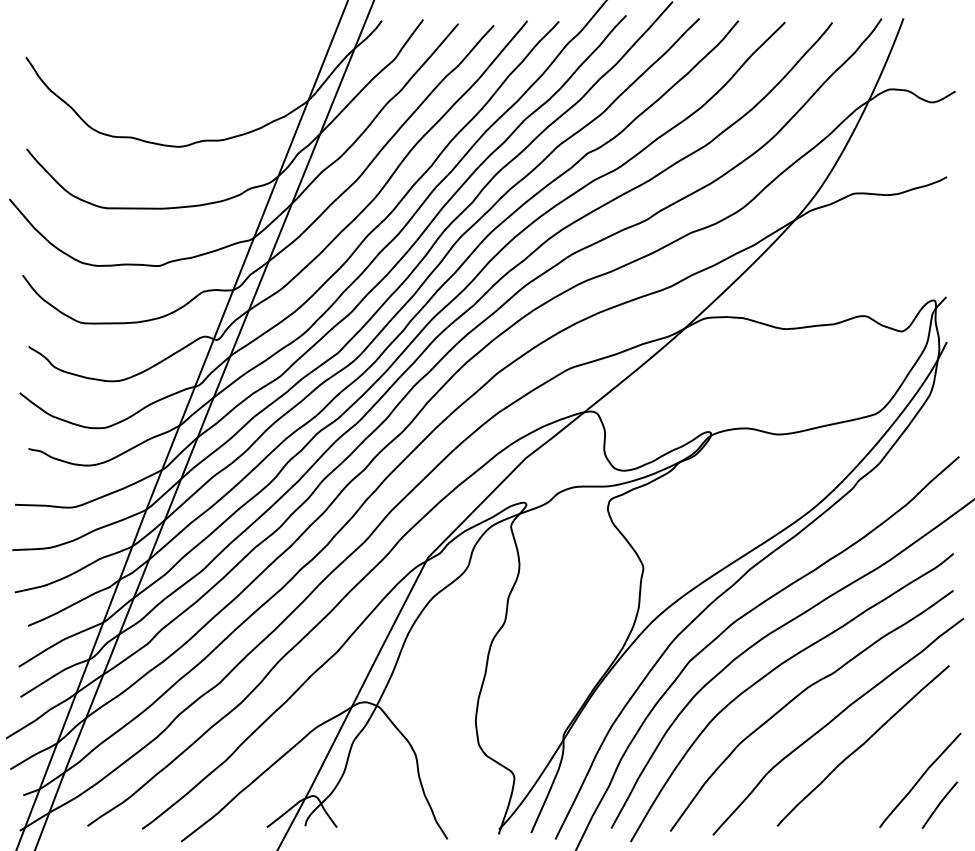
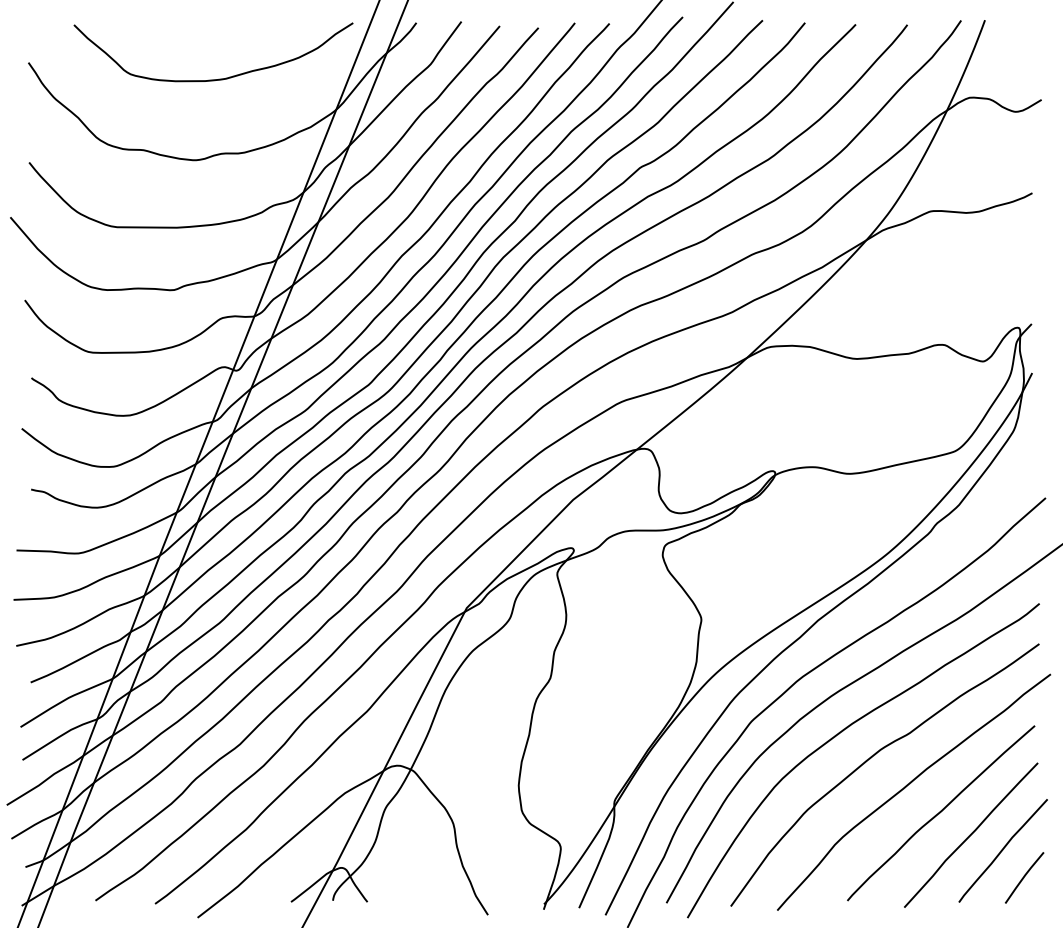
curve: (202, 71) -> (220, 78), added
curve: (890, 765) -> (970, 834), added

